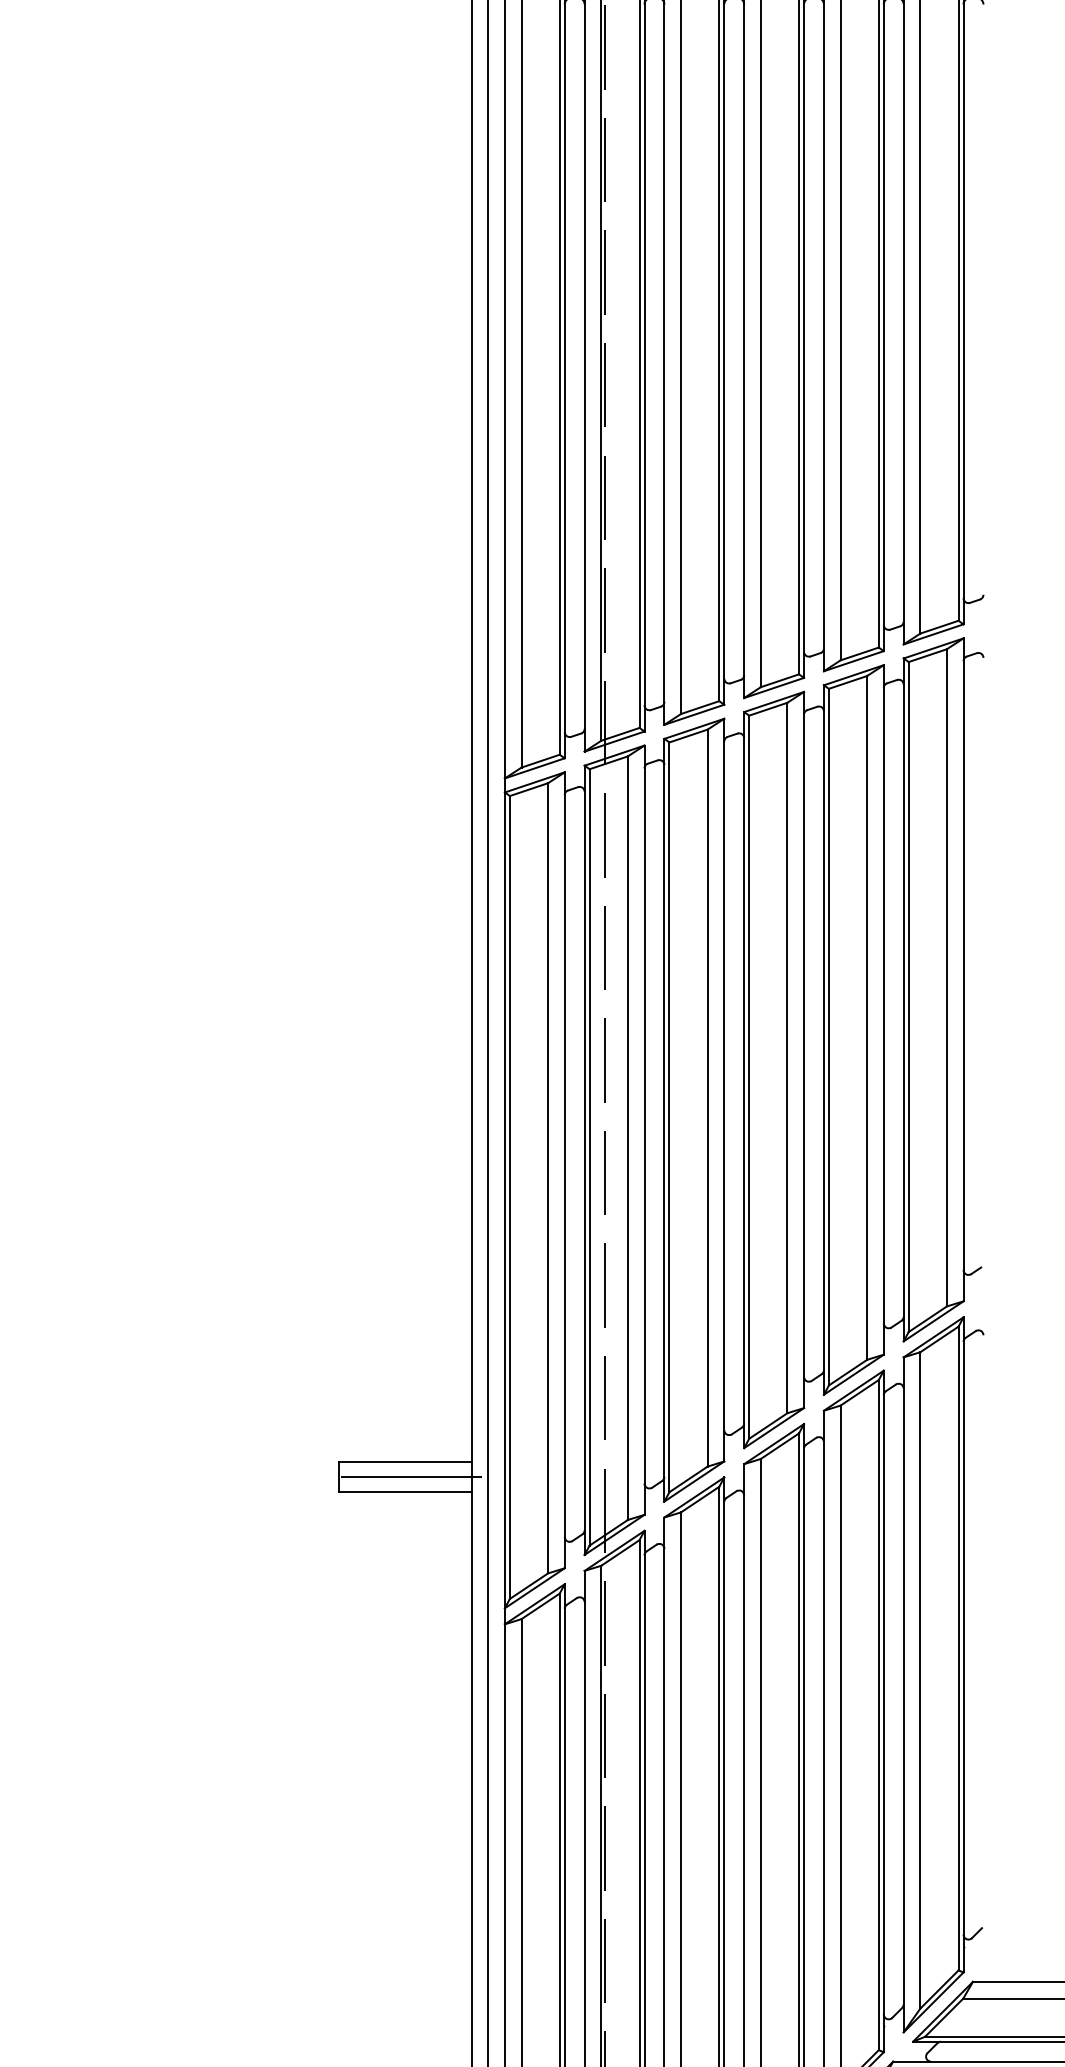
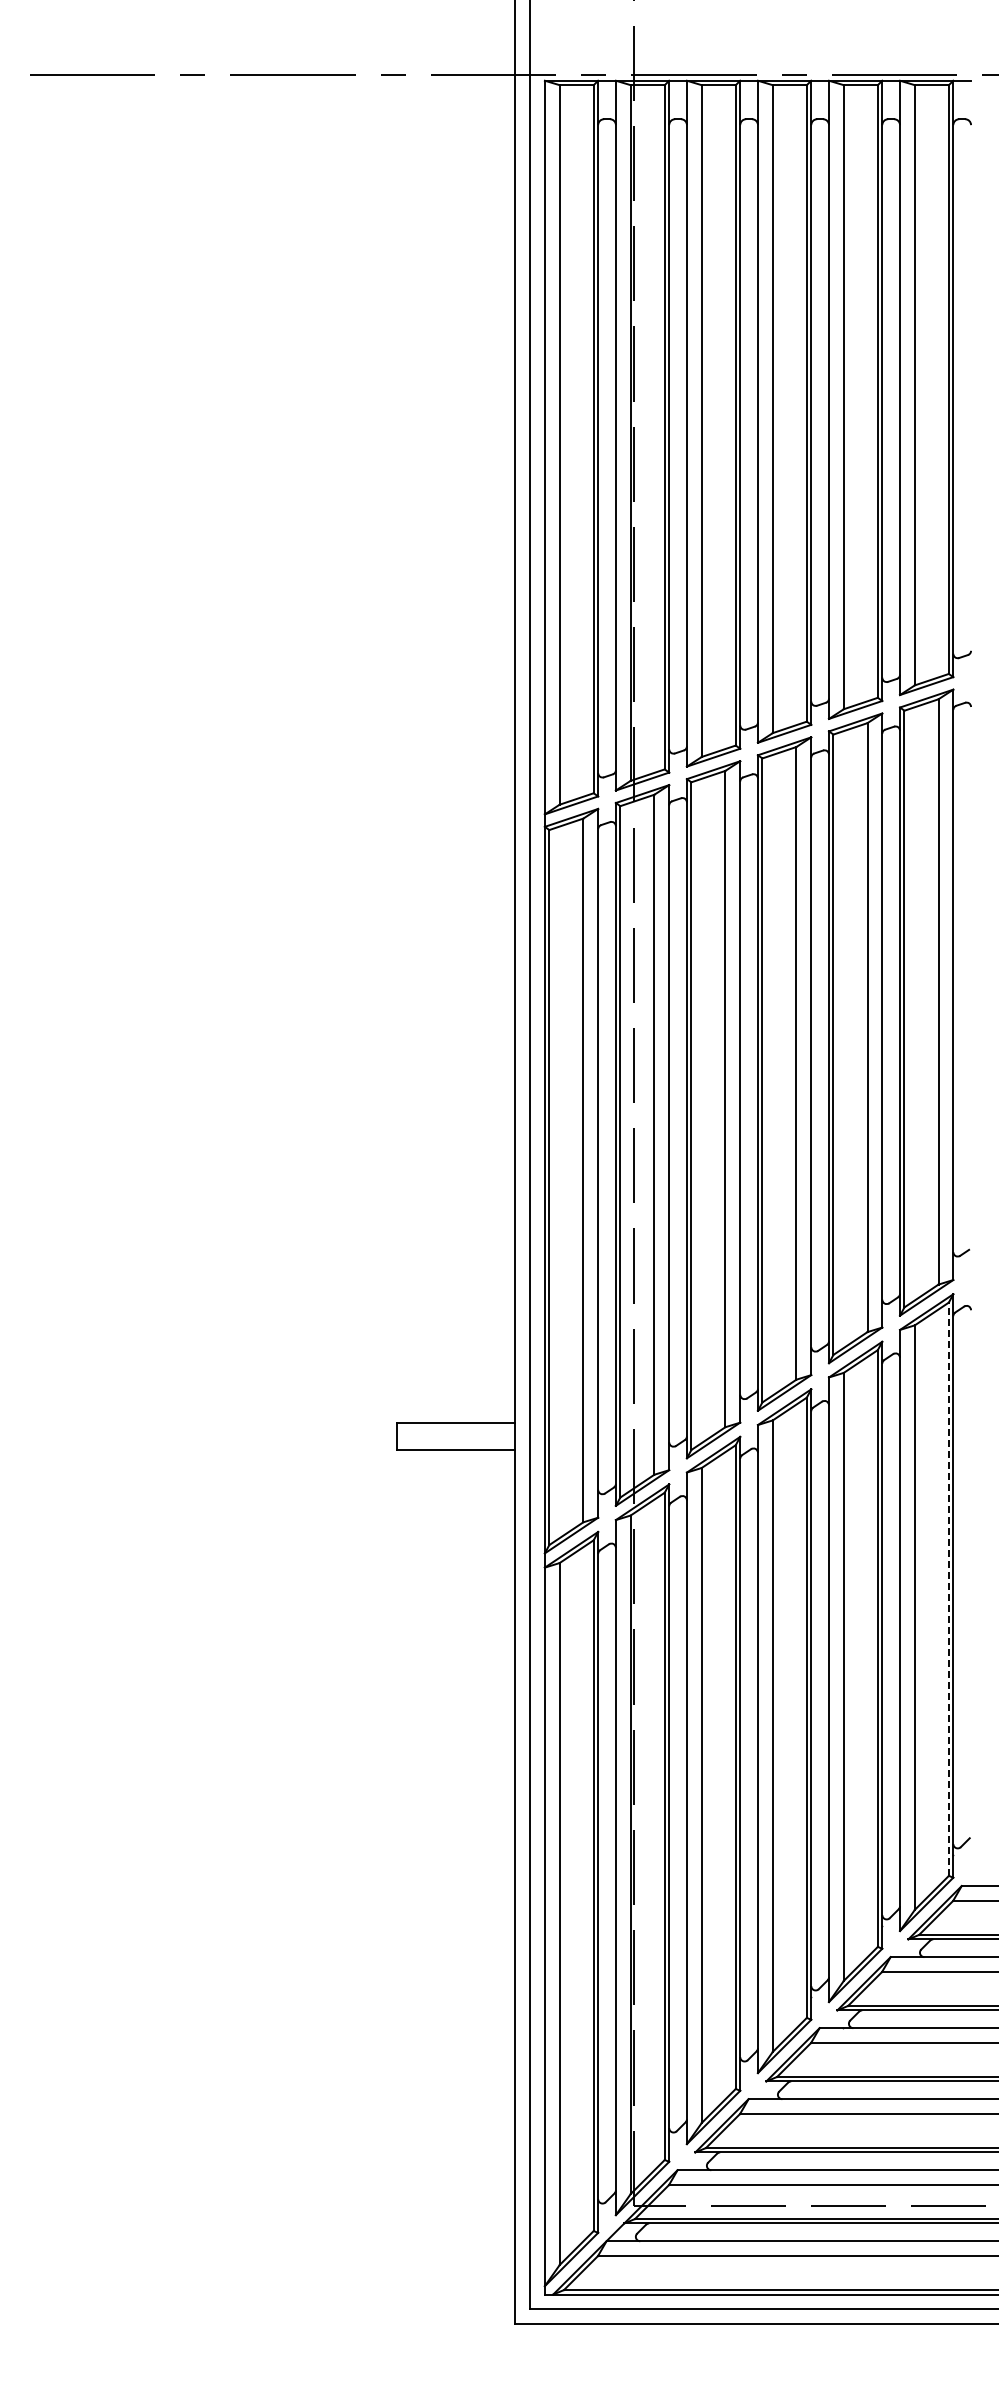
line: (407, 1477) -> (458, 1436), removed
line: (958, 1648) -> (948, 1589), solid -> dashed

